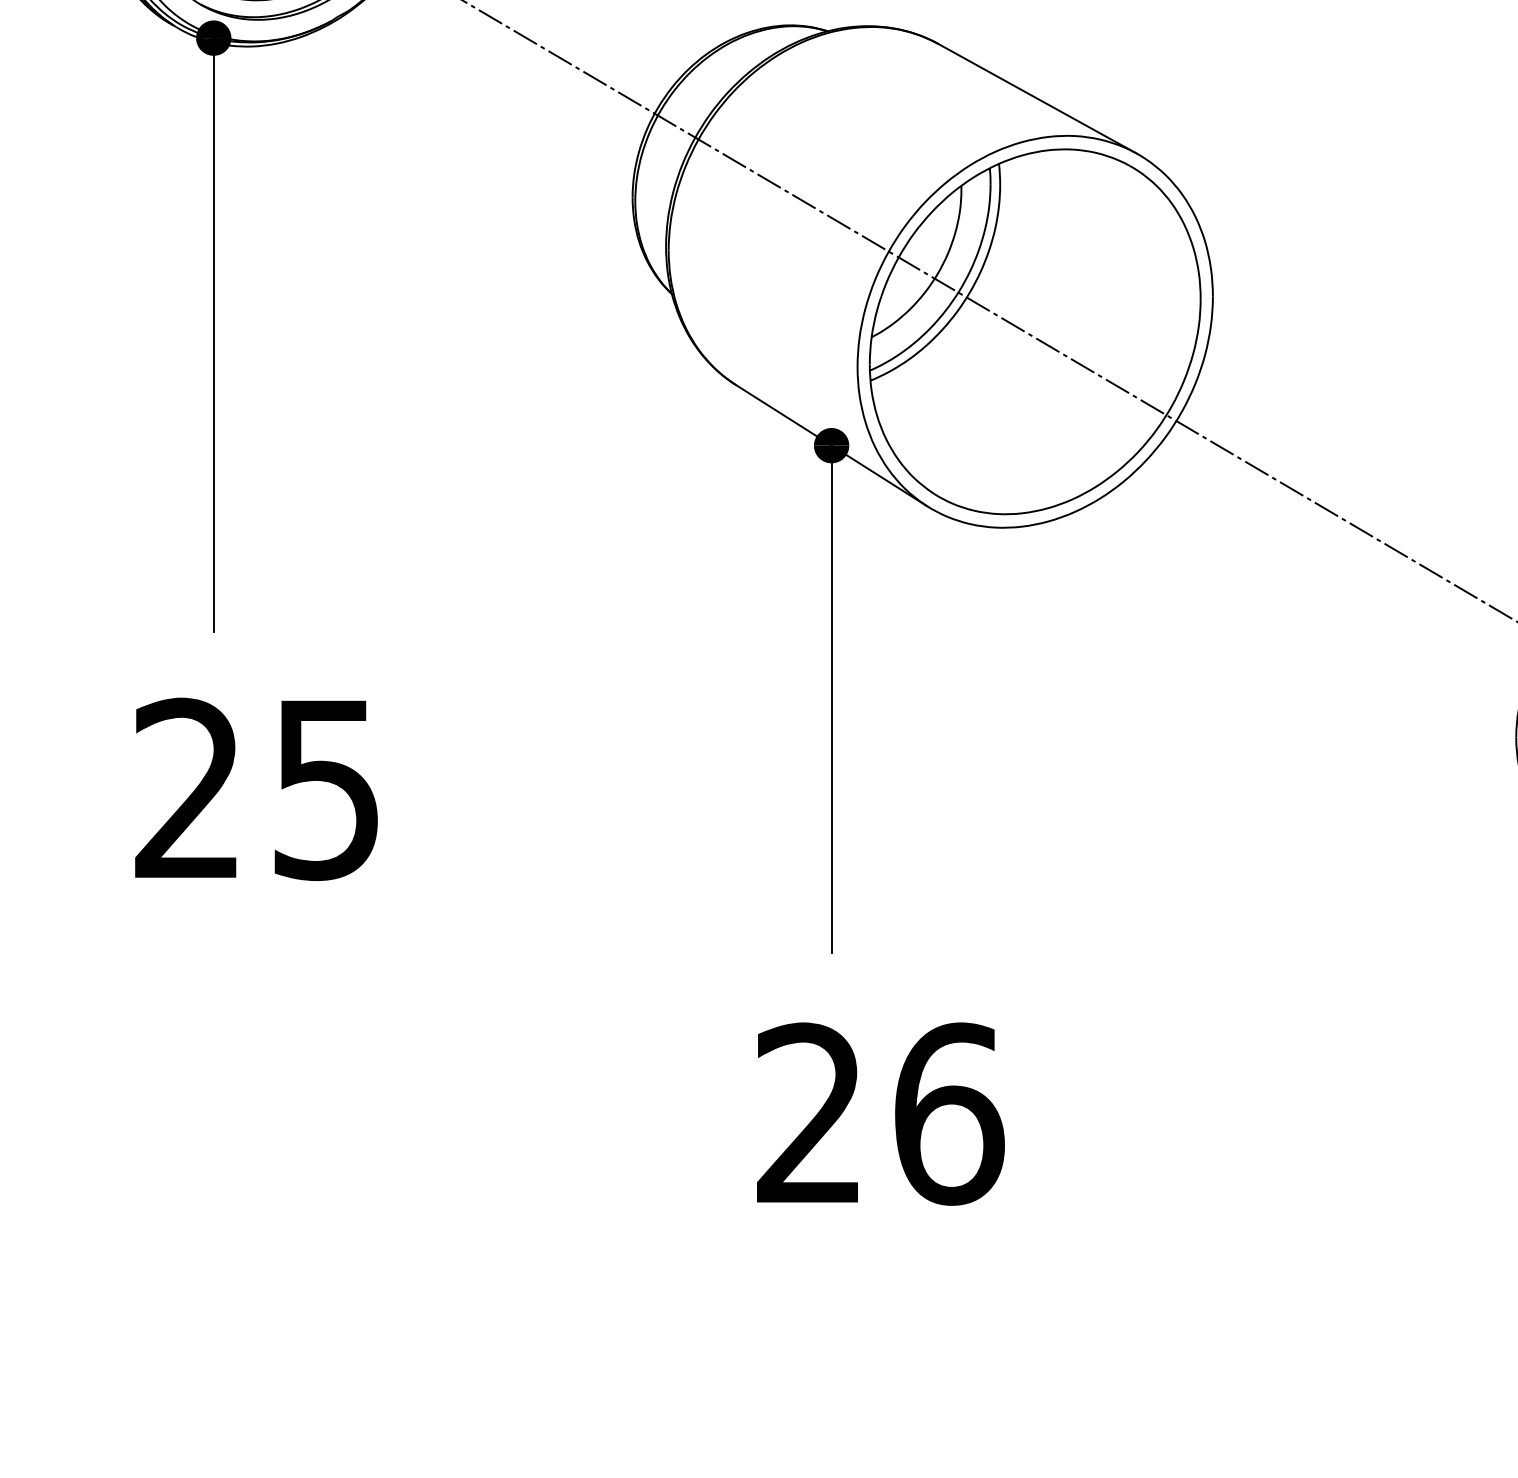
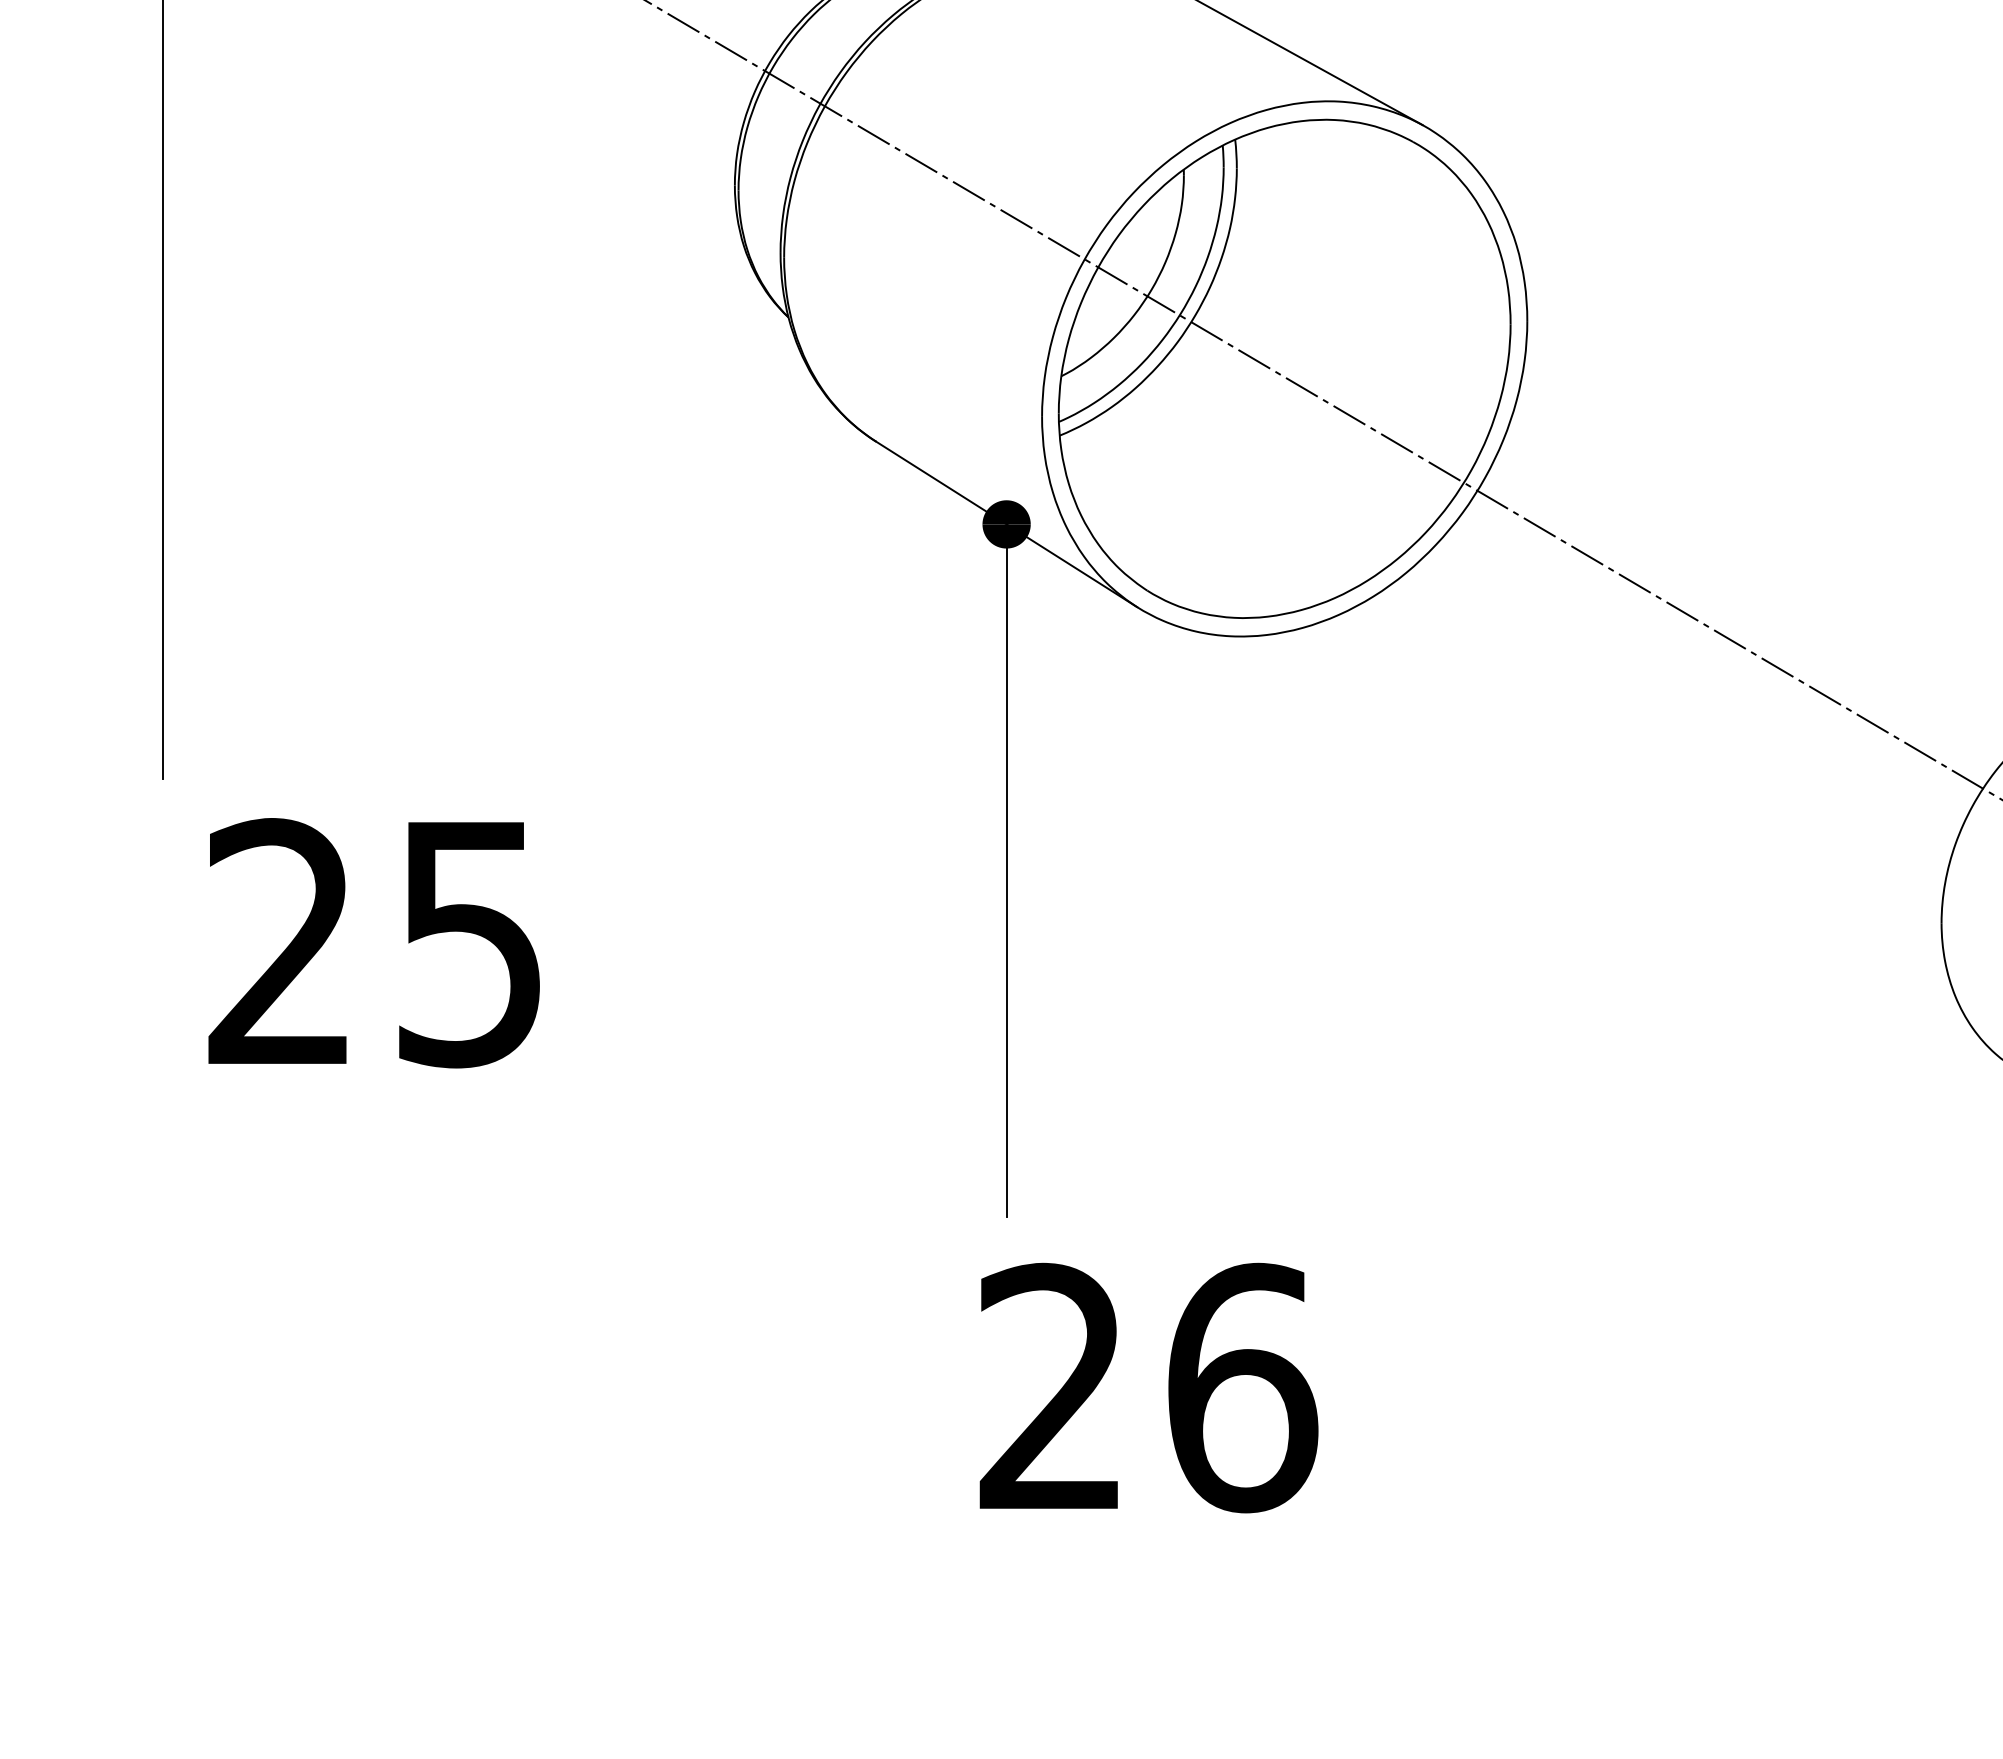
text: (256, 789) -> (374, 943), moved
text: (880, 1113) -> (1148, 1387), moved

